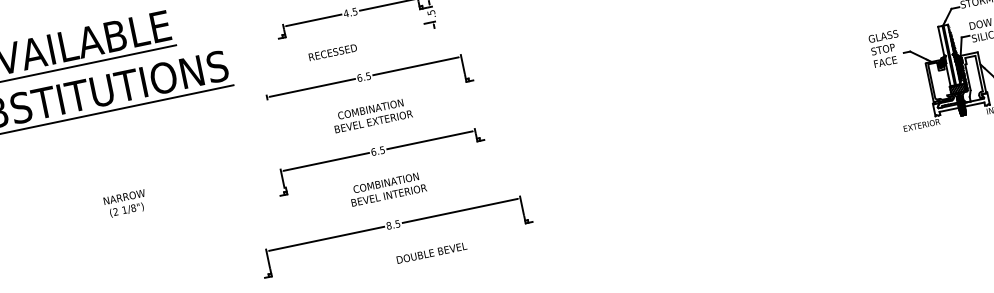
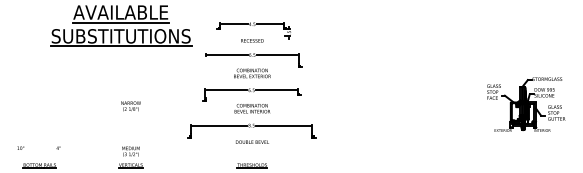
text: (332, 51) -> (252, 40), moved
text: (124, 204) -> (130, 106), moved
text: (431, 251) -> (252, 141), moved

